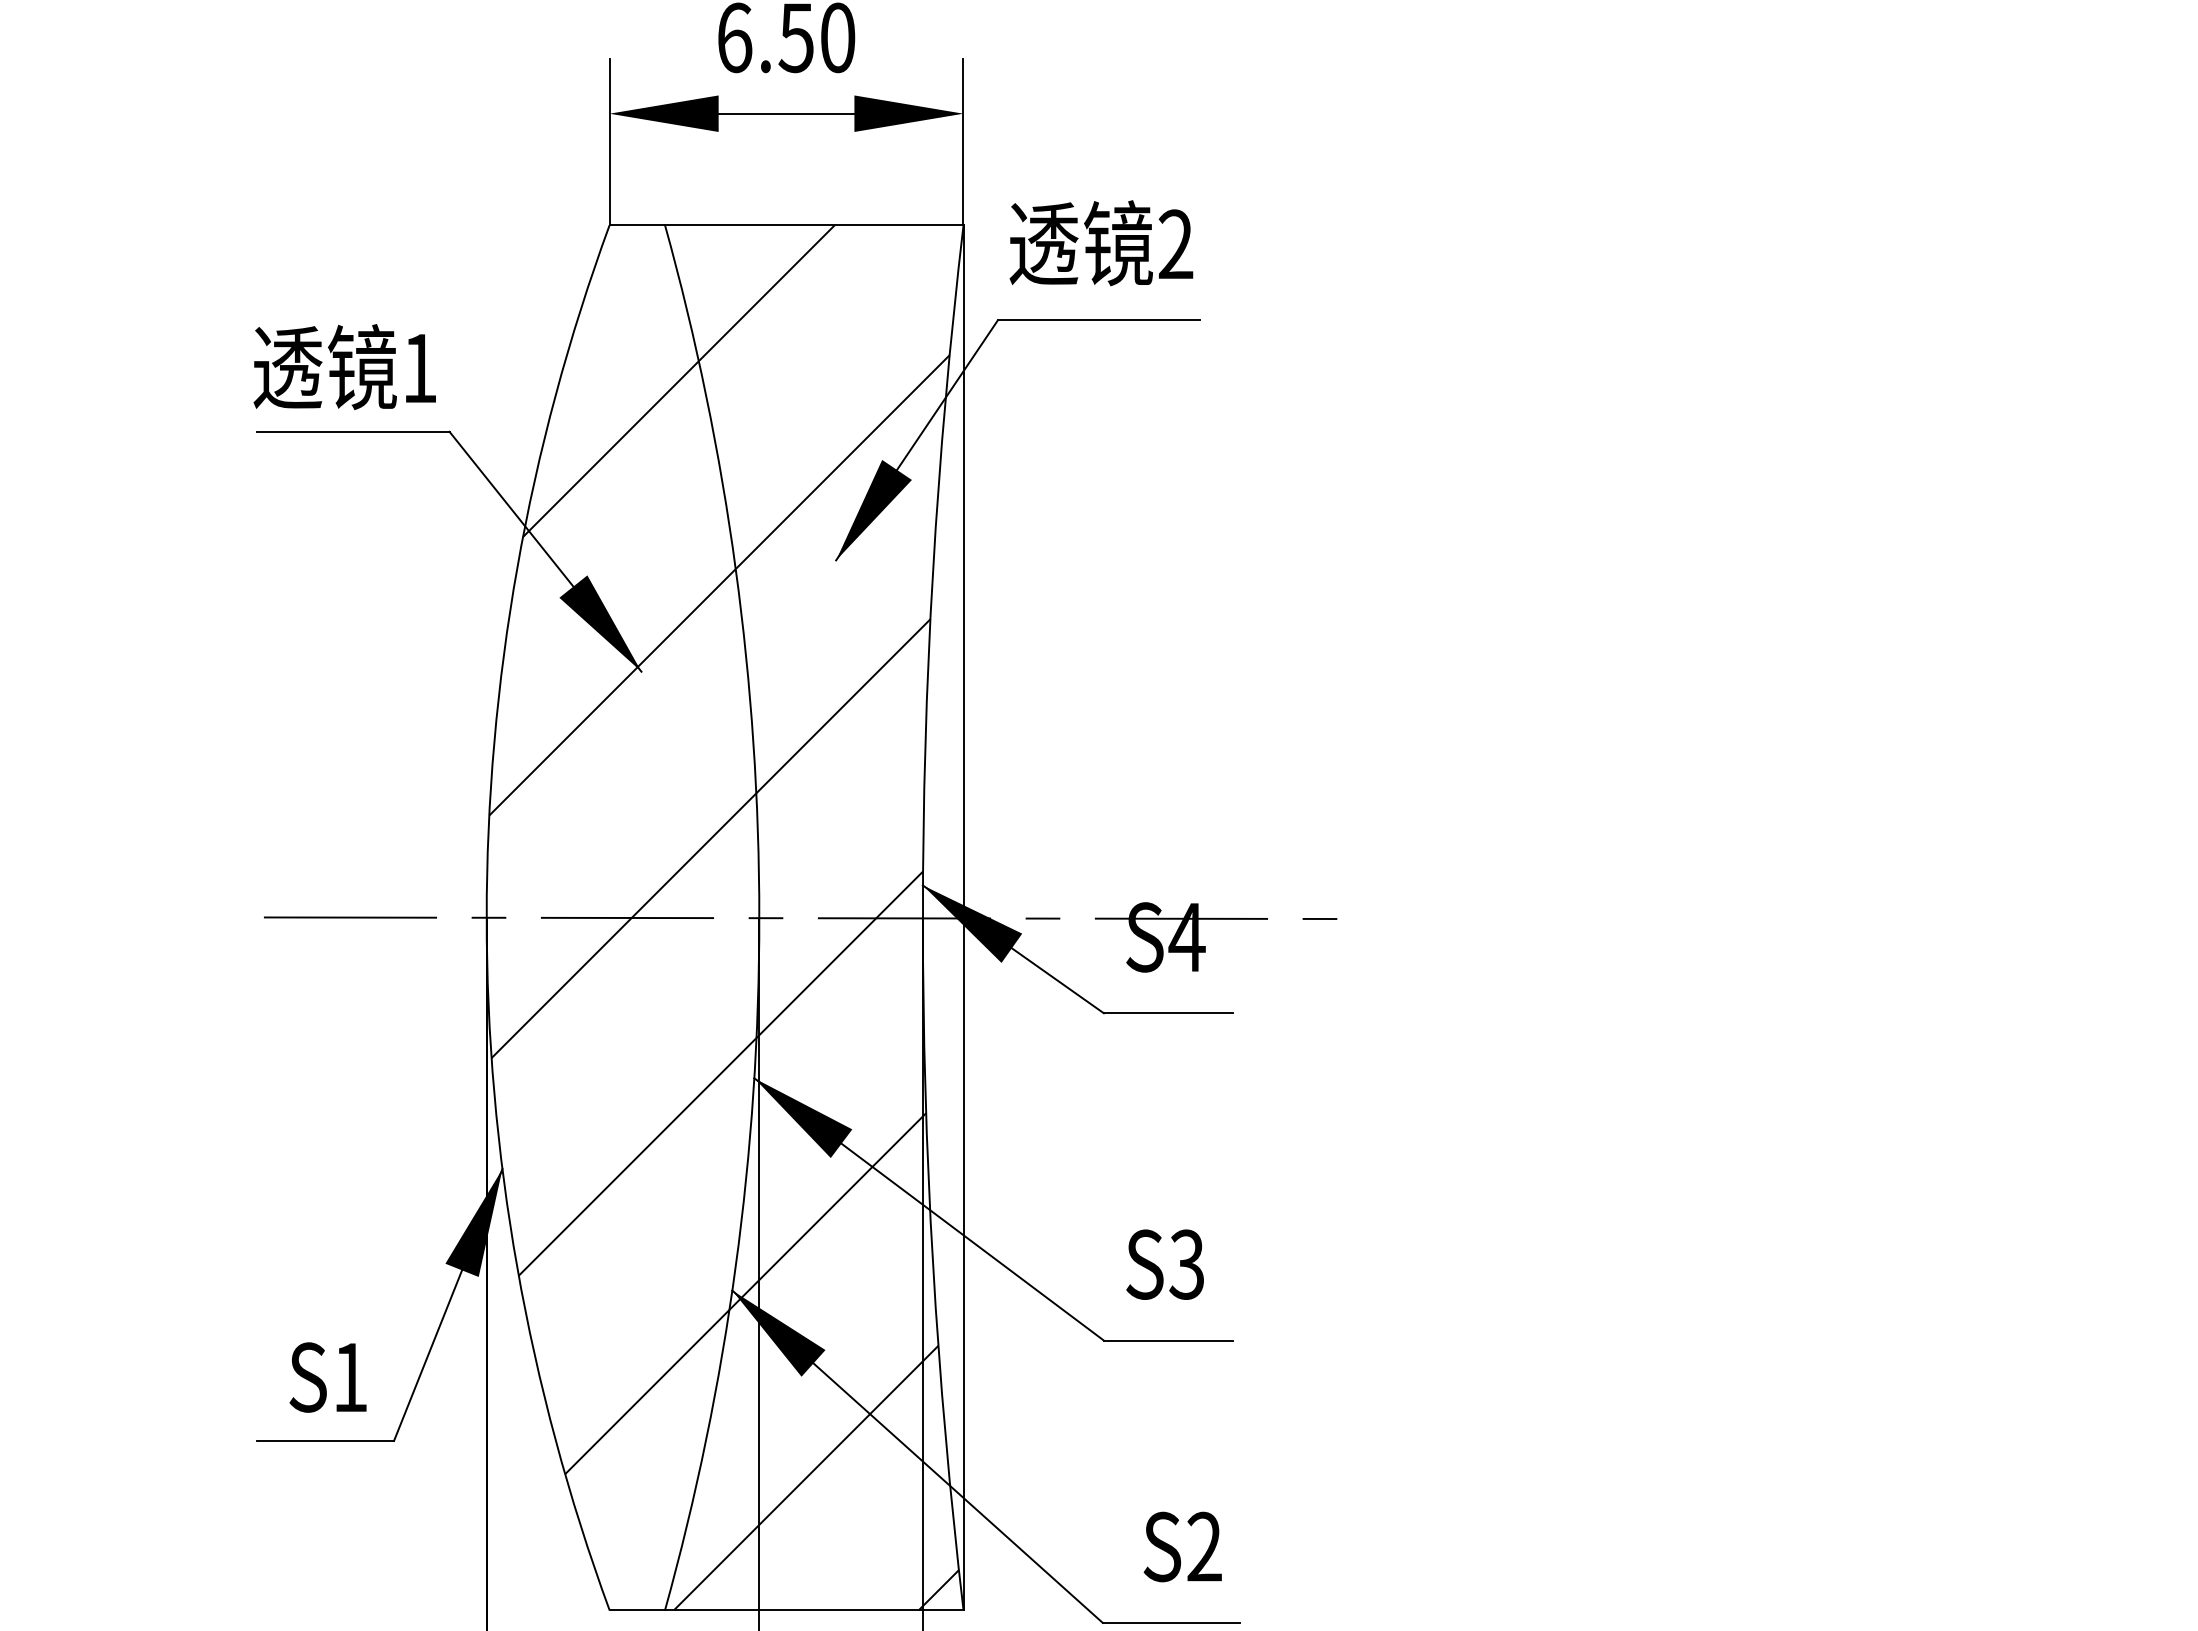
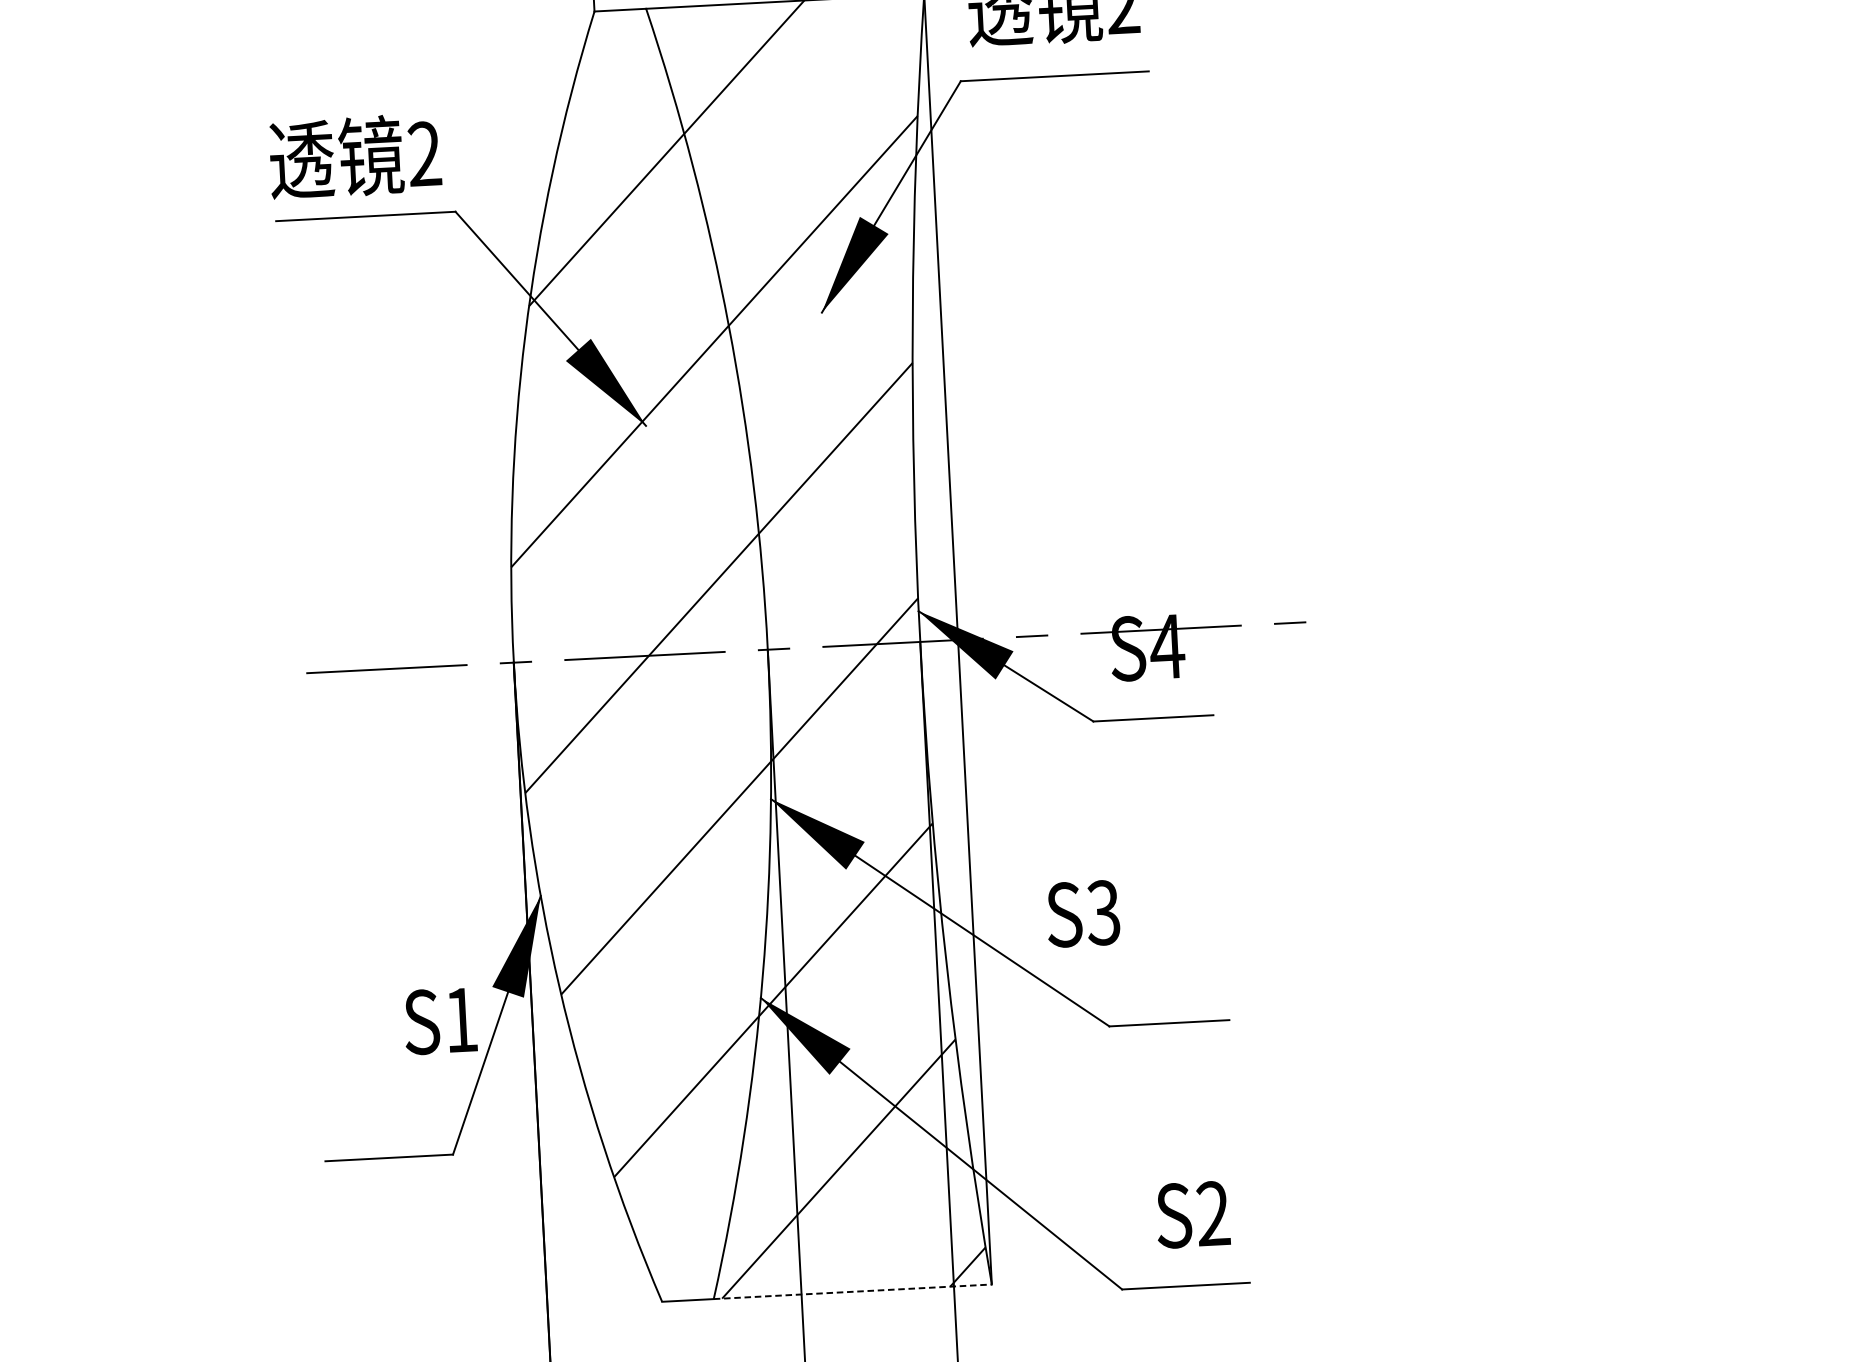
text: (419, 367) -> (424, 153), 1 -> 2
text: (1164, 1264) -> (1082, 913), moved
text: (327, 1377) -> (439, 1021), moved
line: (814, 1610) -> (853, 1292), solid -> dashed

